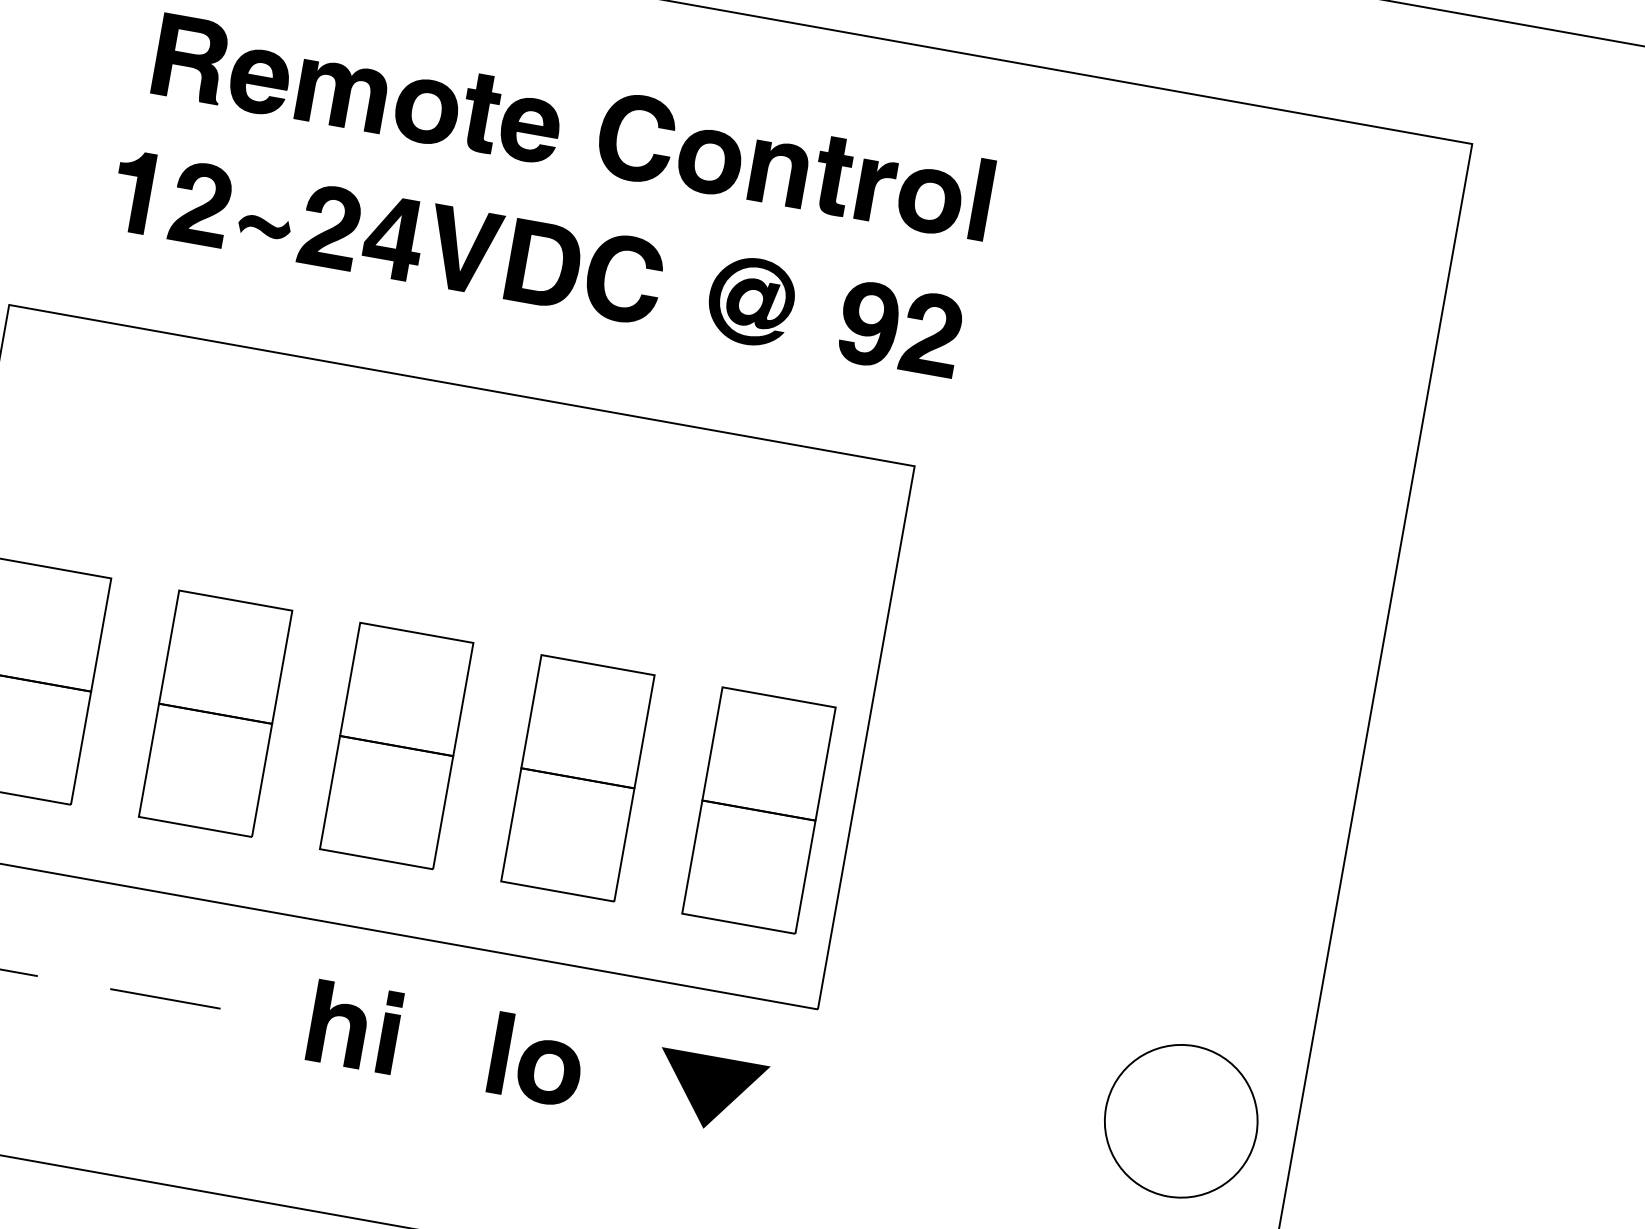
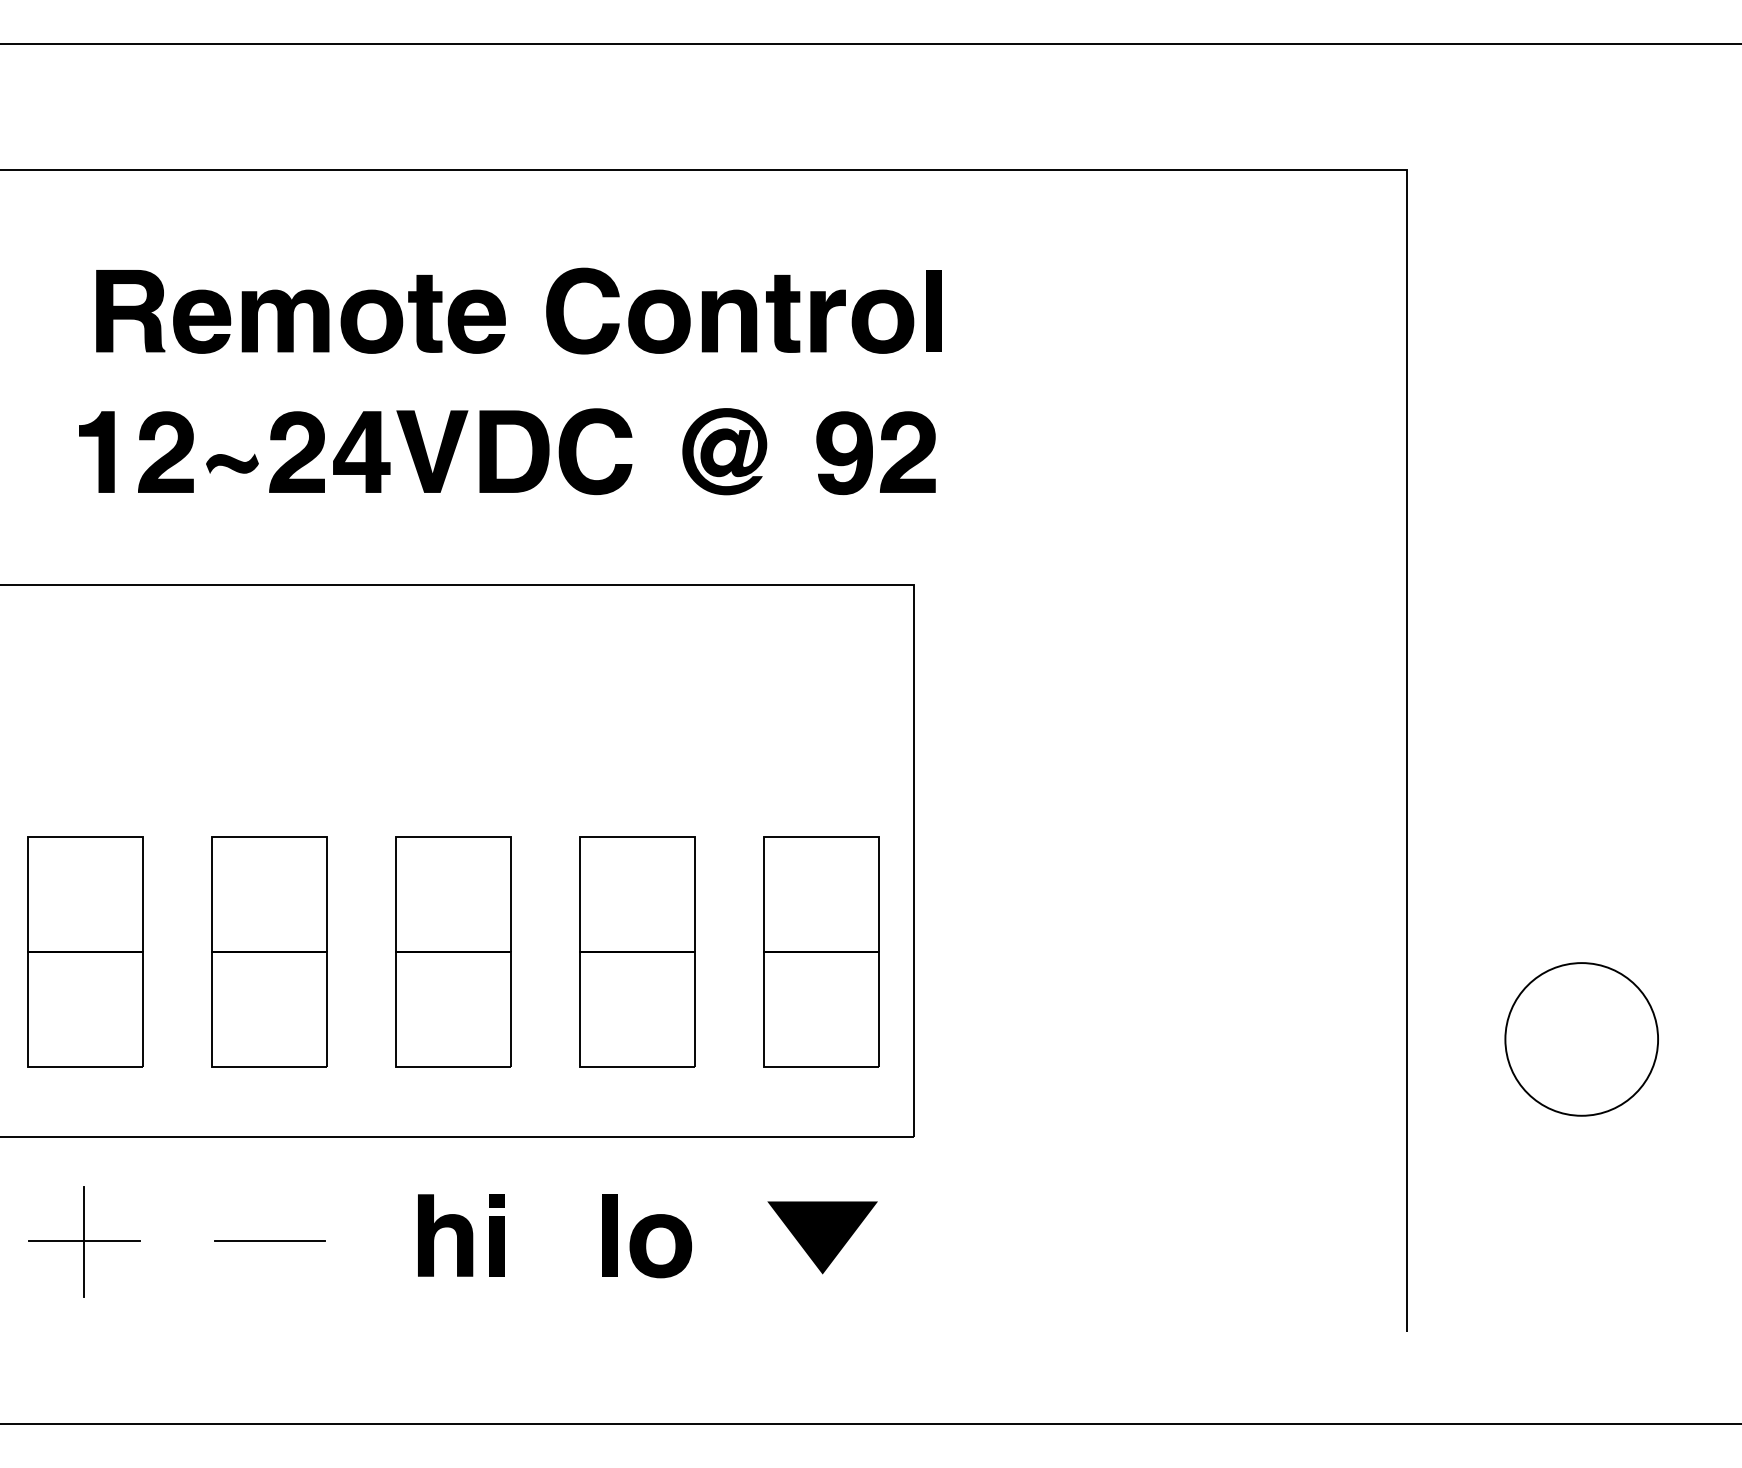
circle: (1180, 1121) -> (1581, 1039), moved

